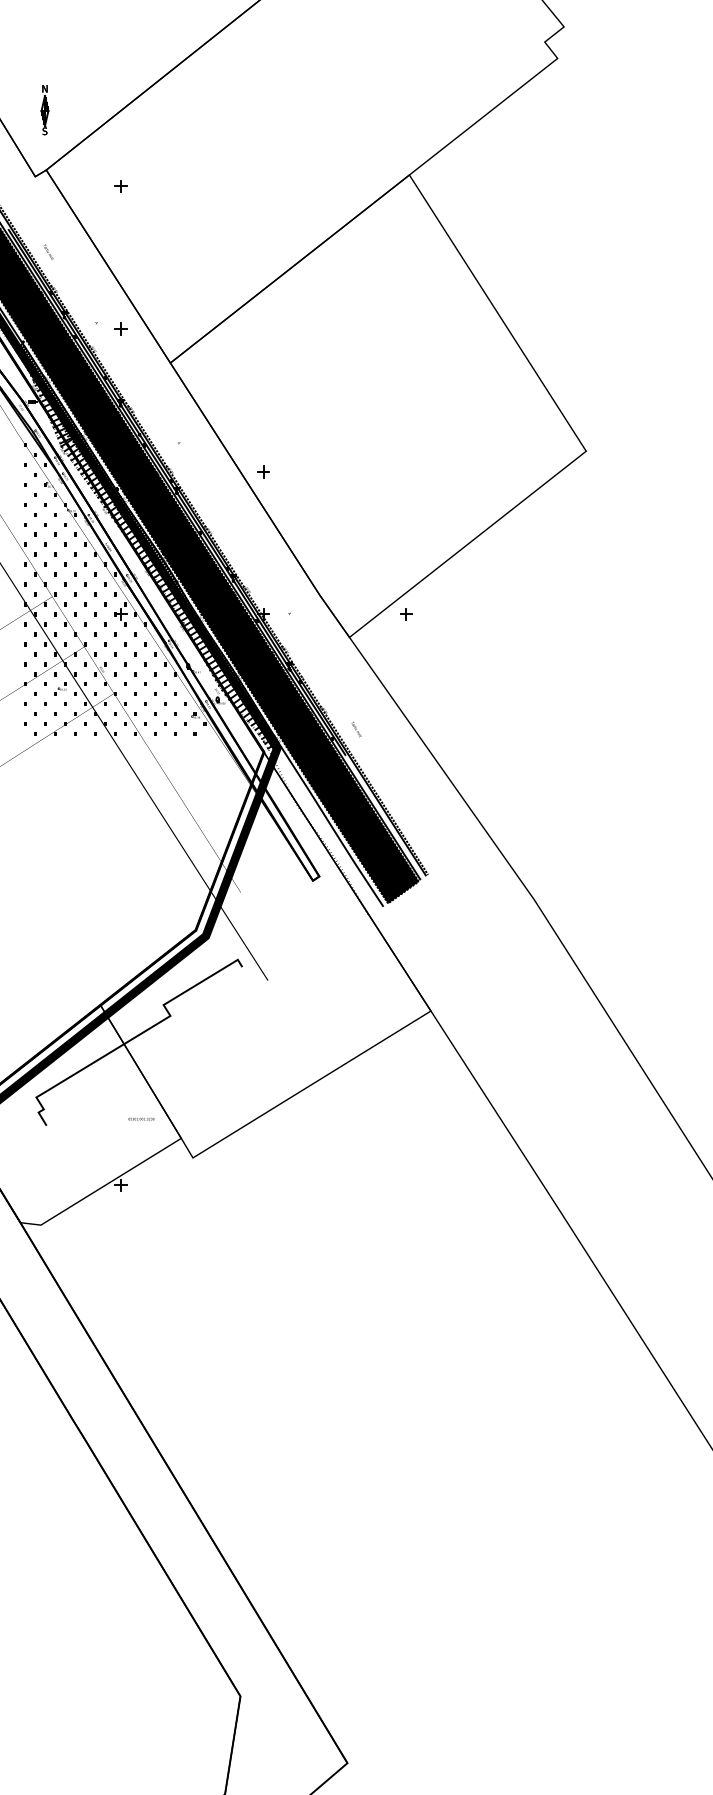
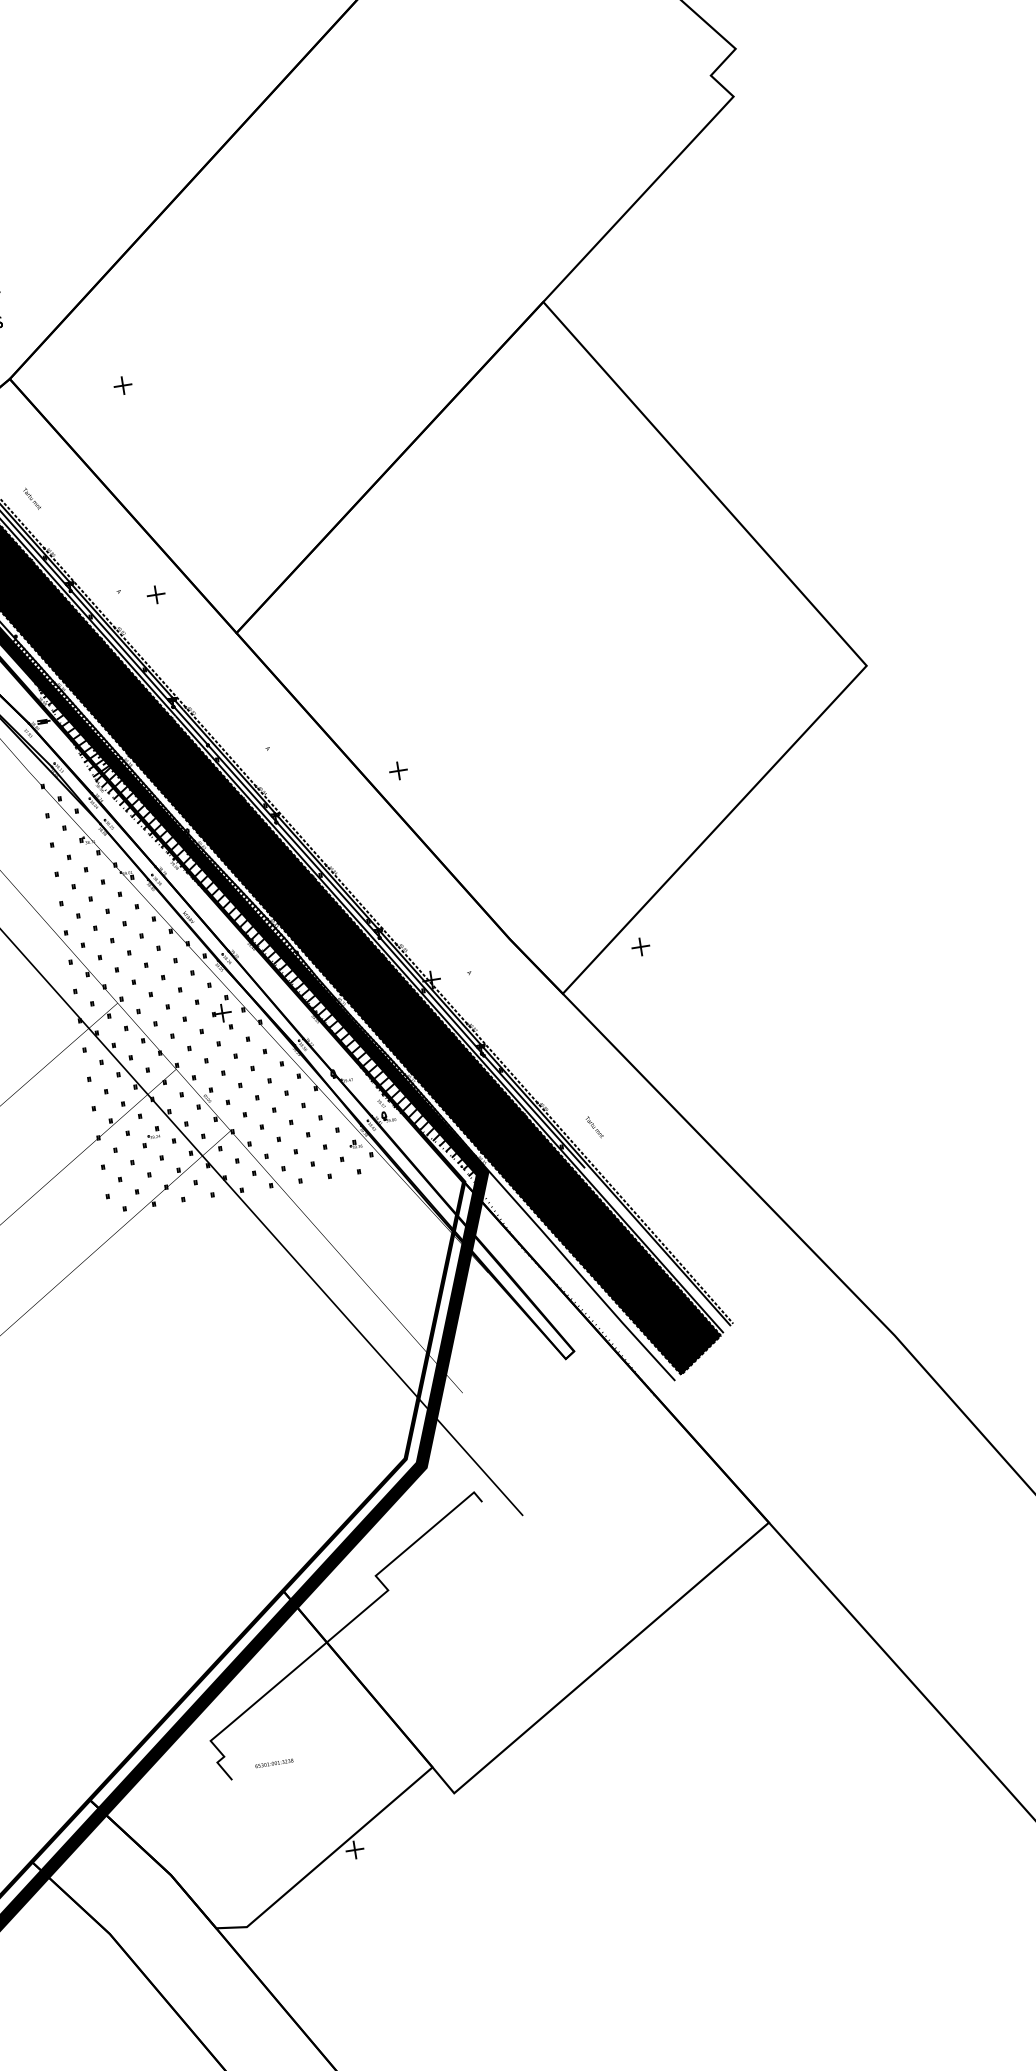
text: (141, 1118) -> (274, 1762), moved

